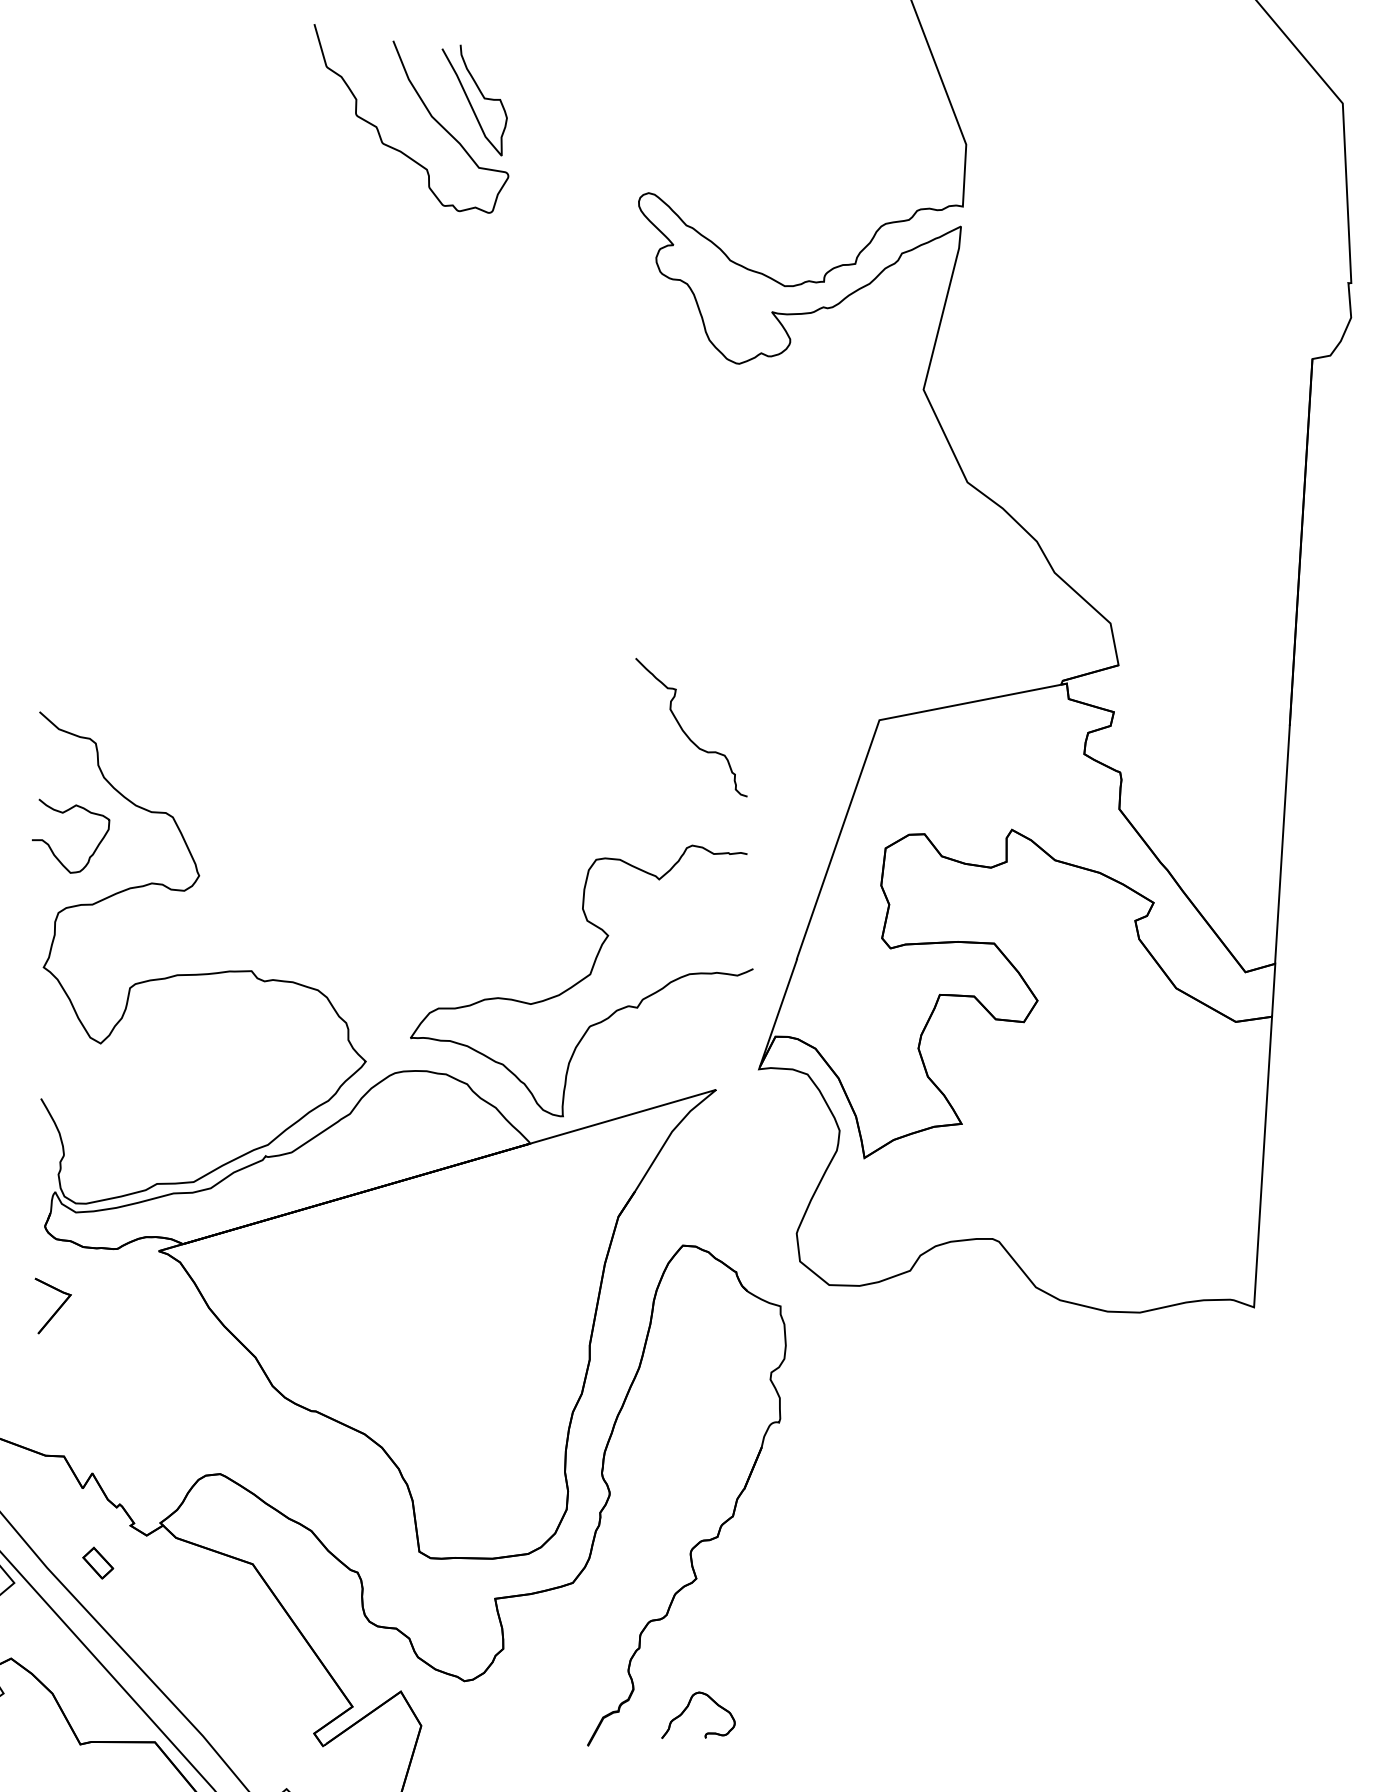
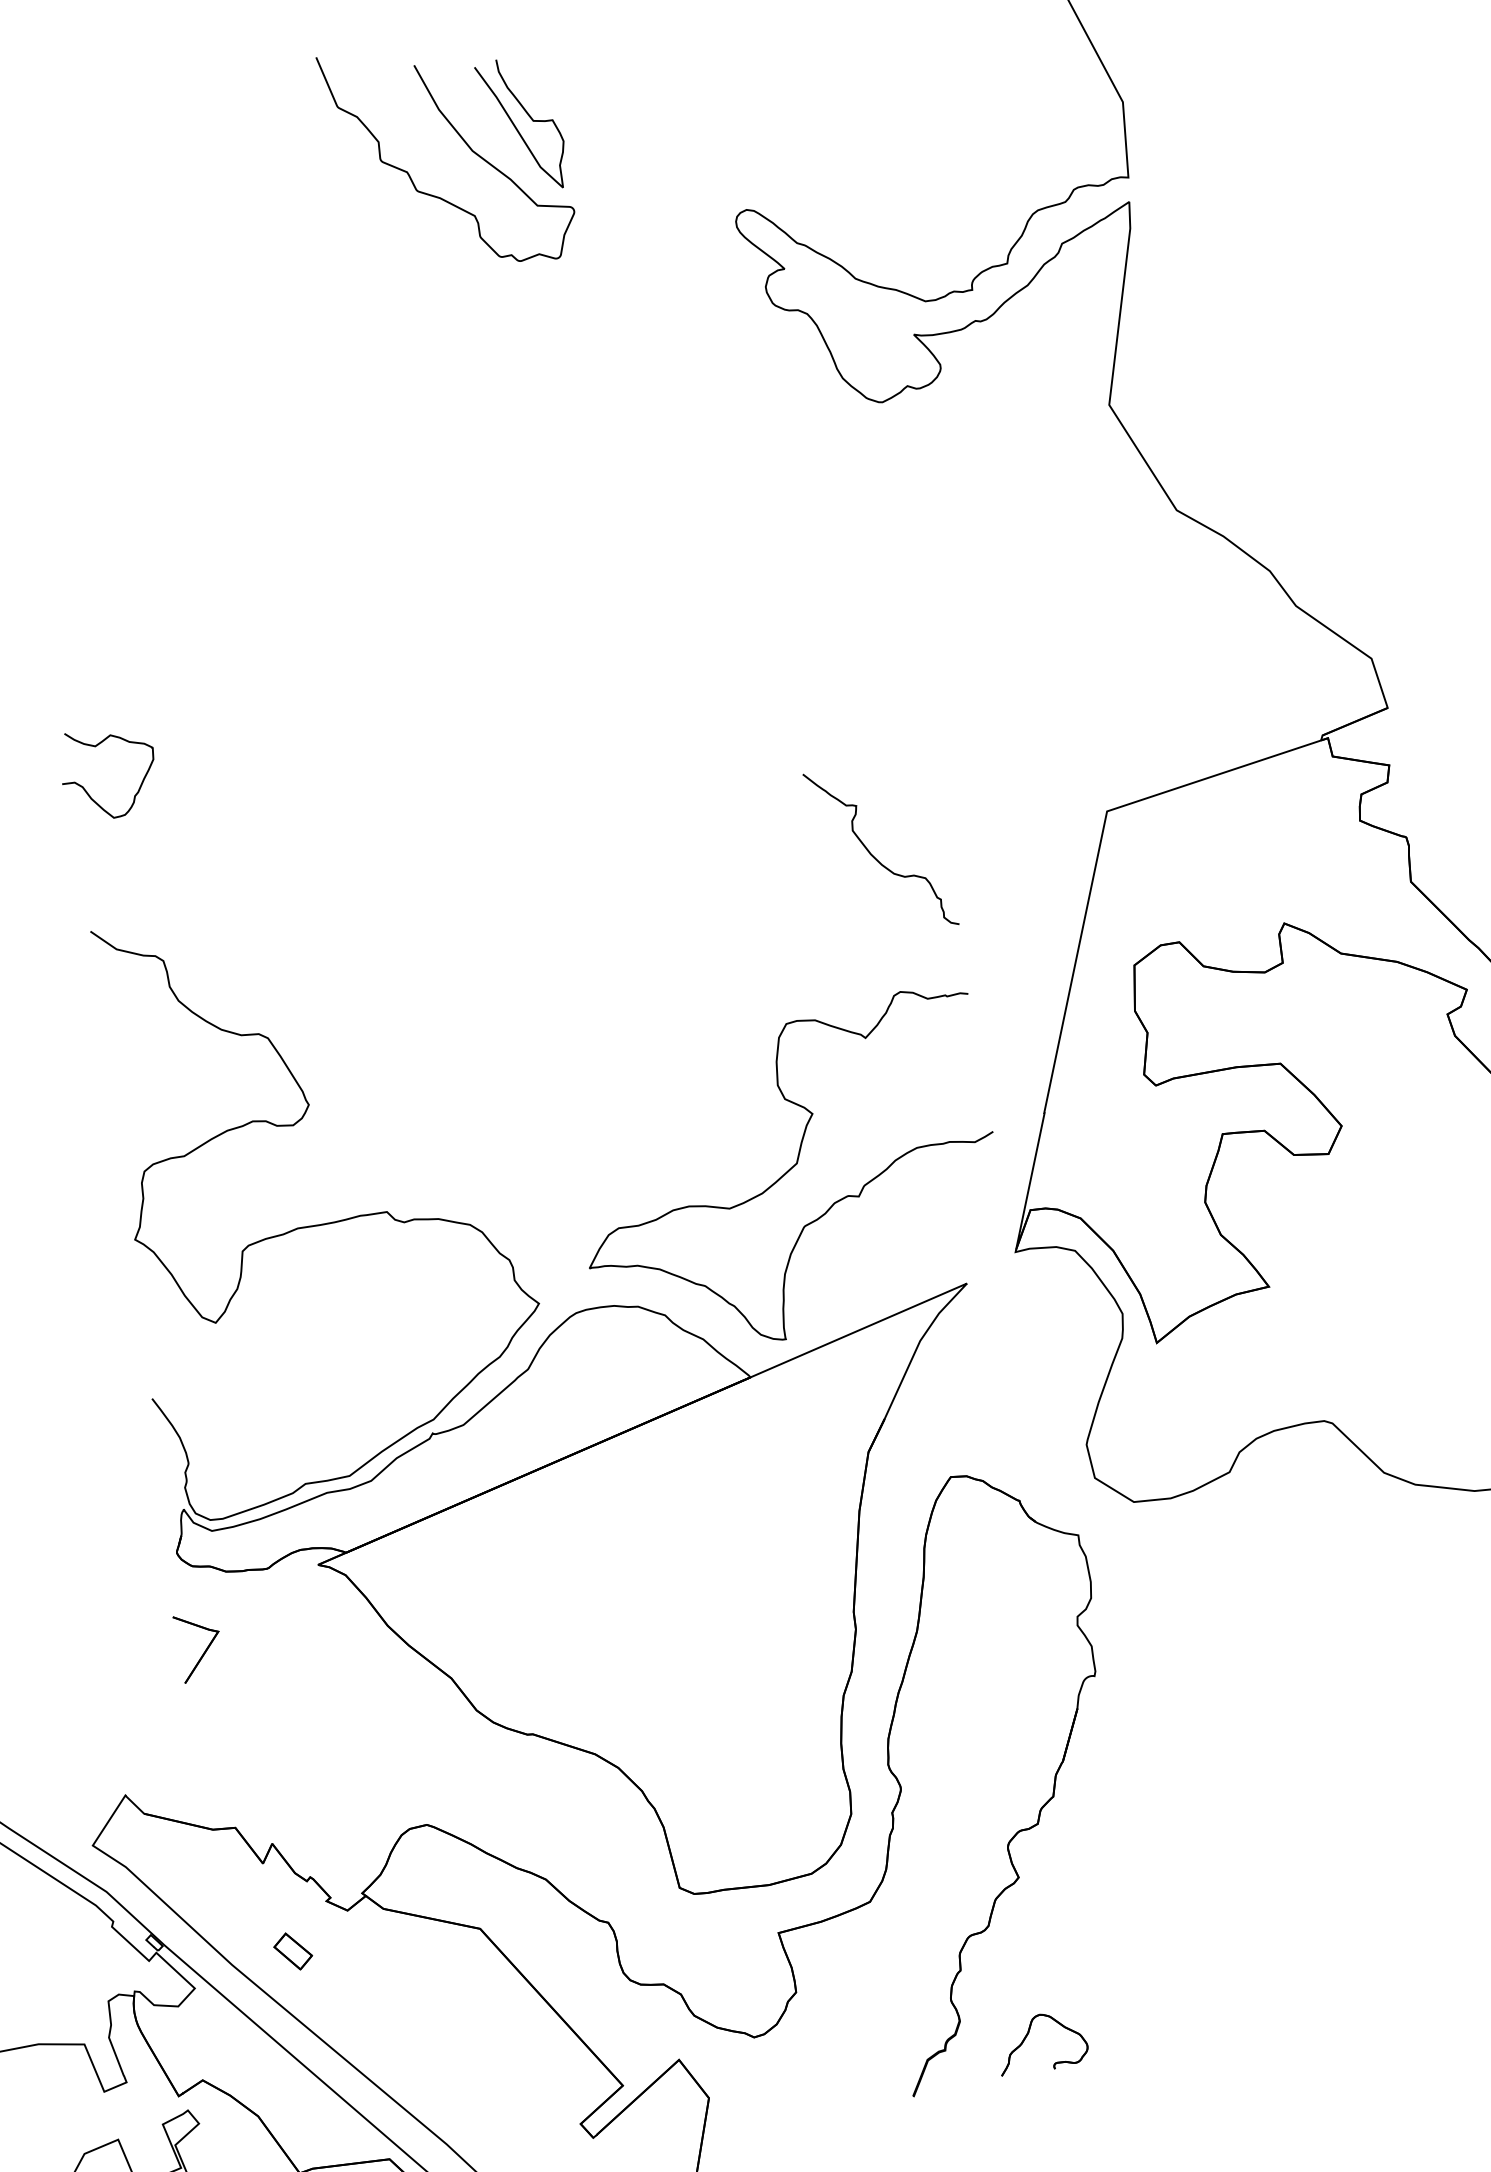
curve: (63, 813) -> (96, 747), moved

